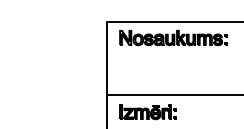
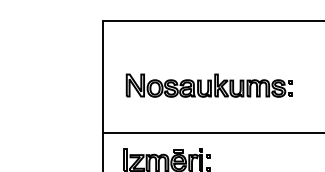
part: (173, 38) -> (209, 86), moved

